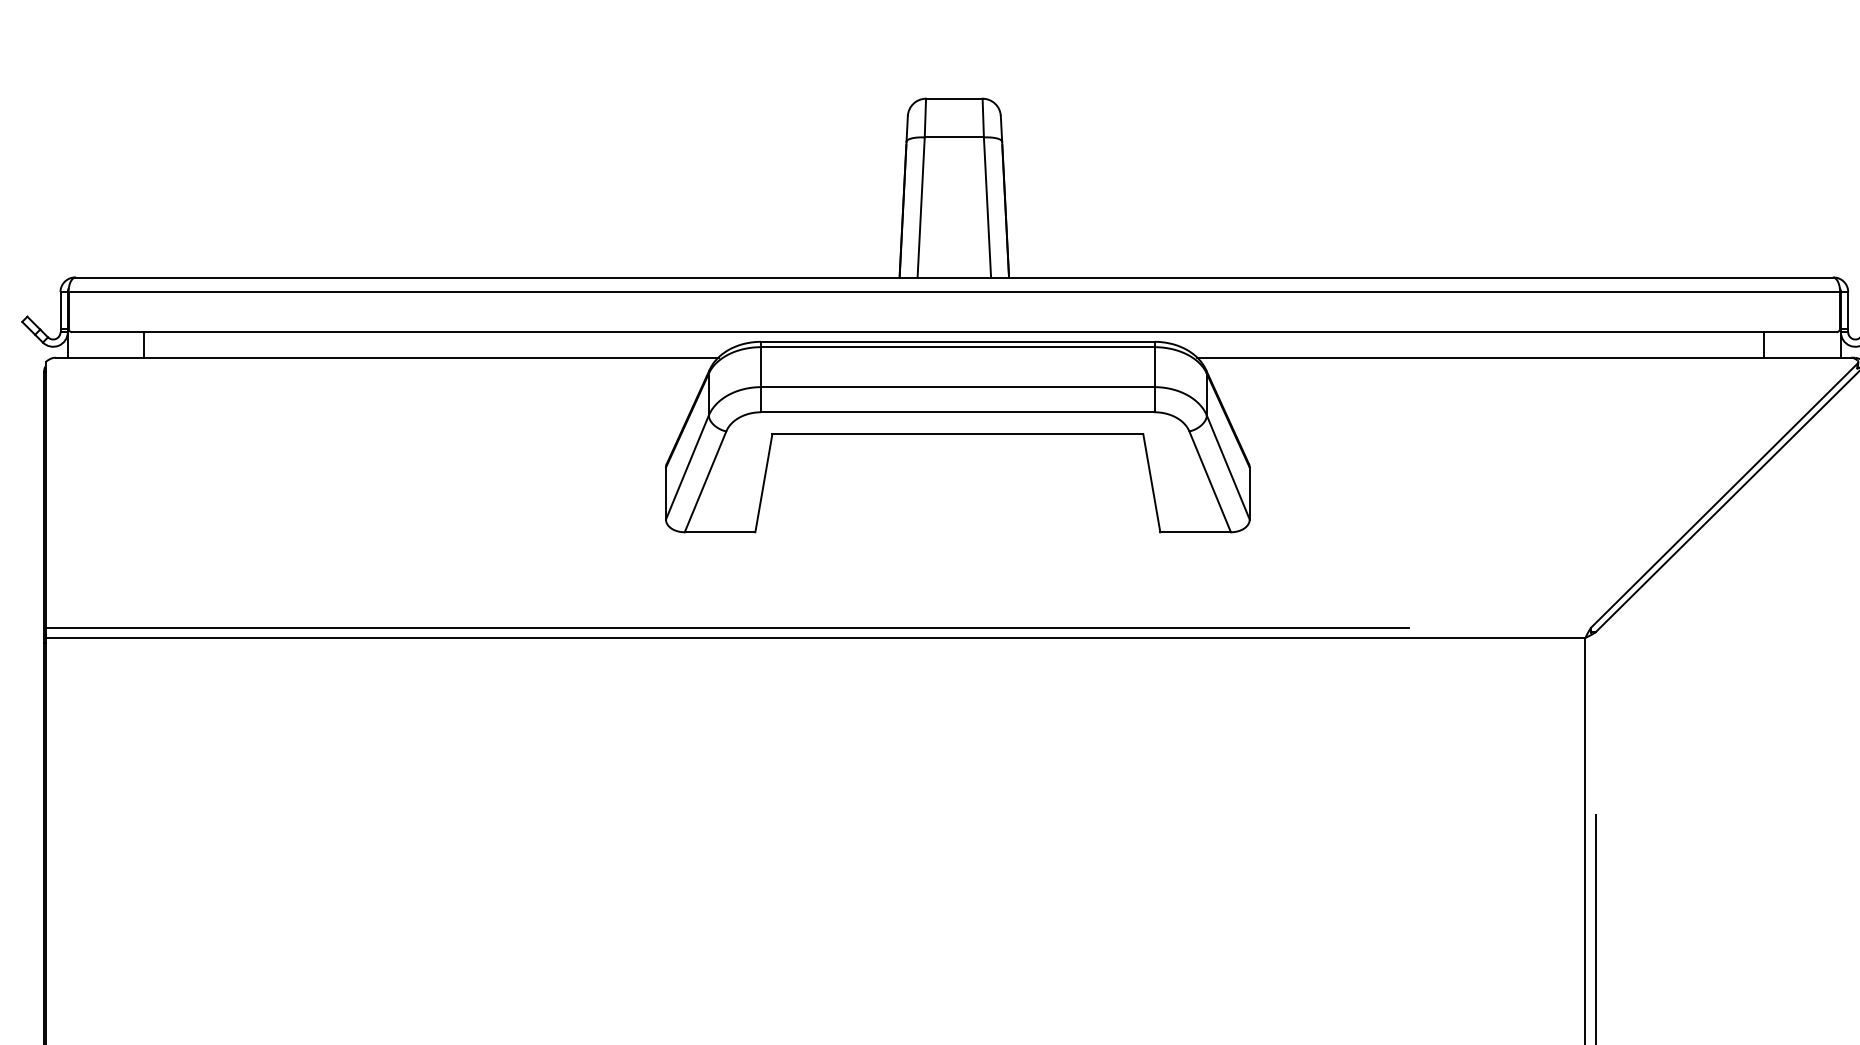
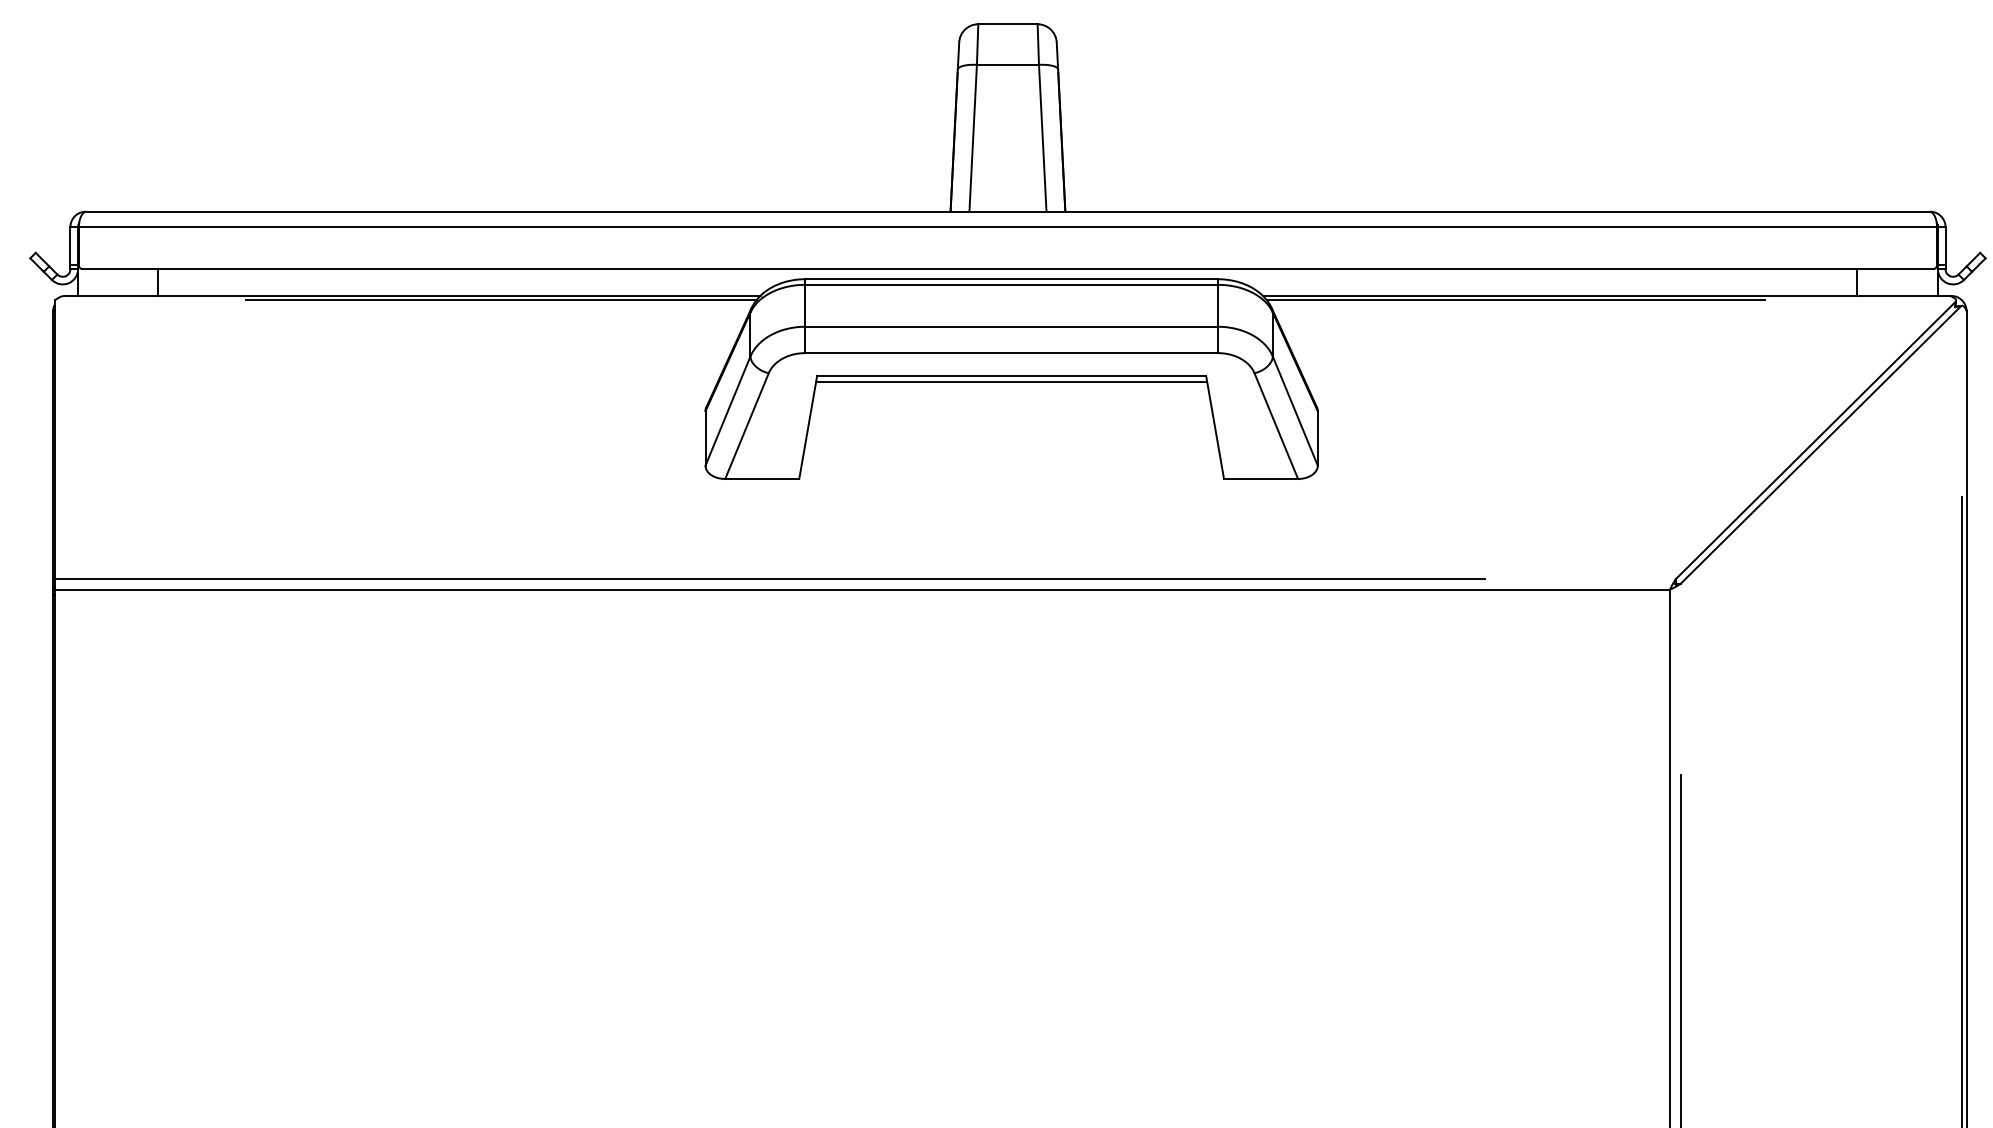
line: (471, 362) -> (501, 300), added
line: (1438, 362) -> (1515, 300), added
line: (957, 440) -> (1011, 382), added

